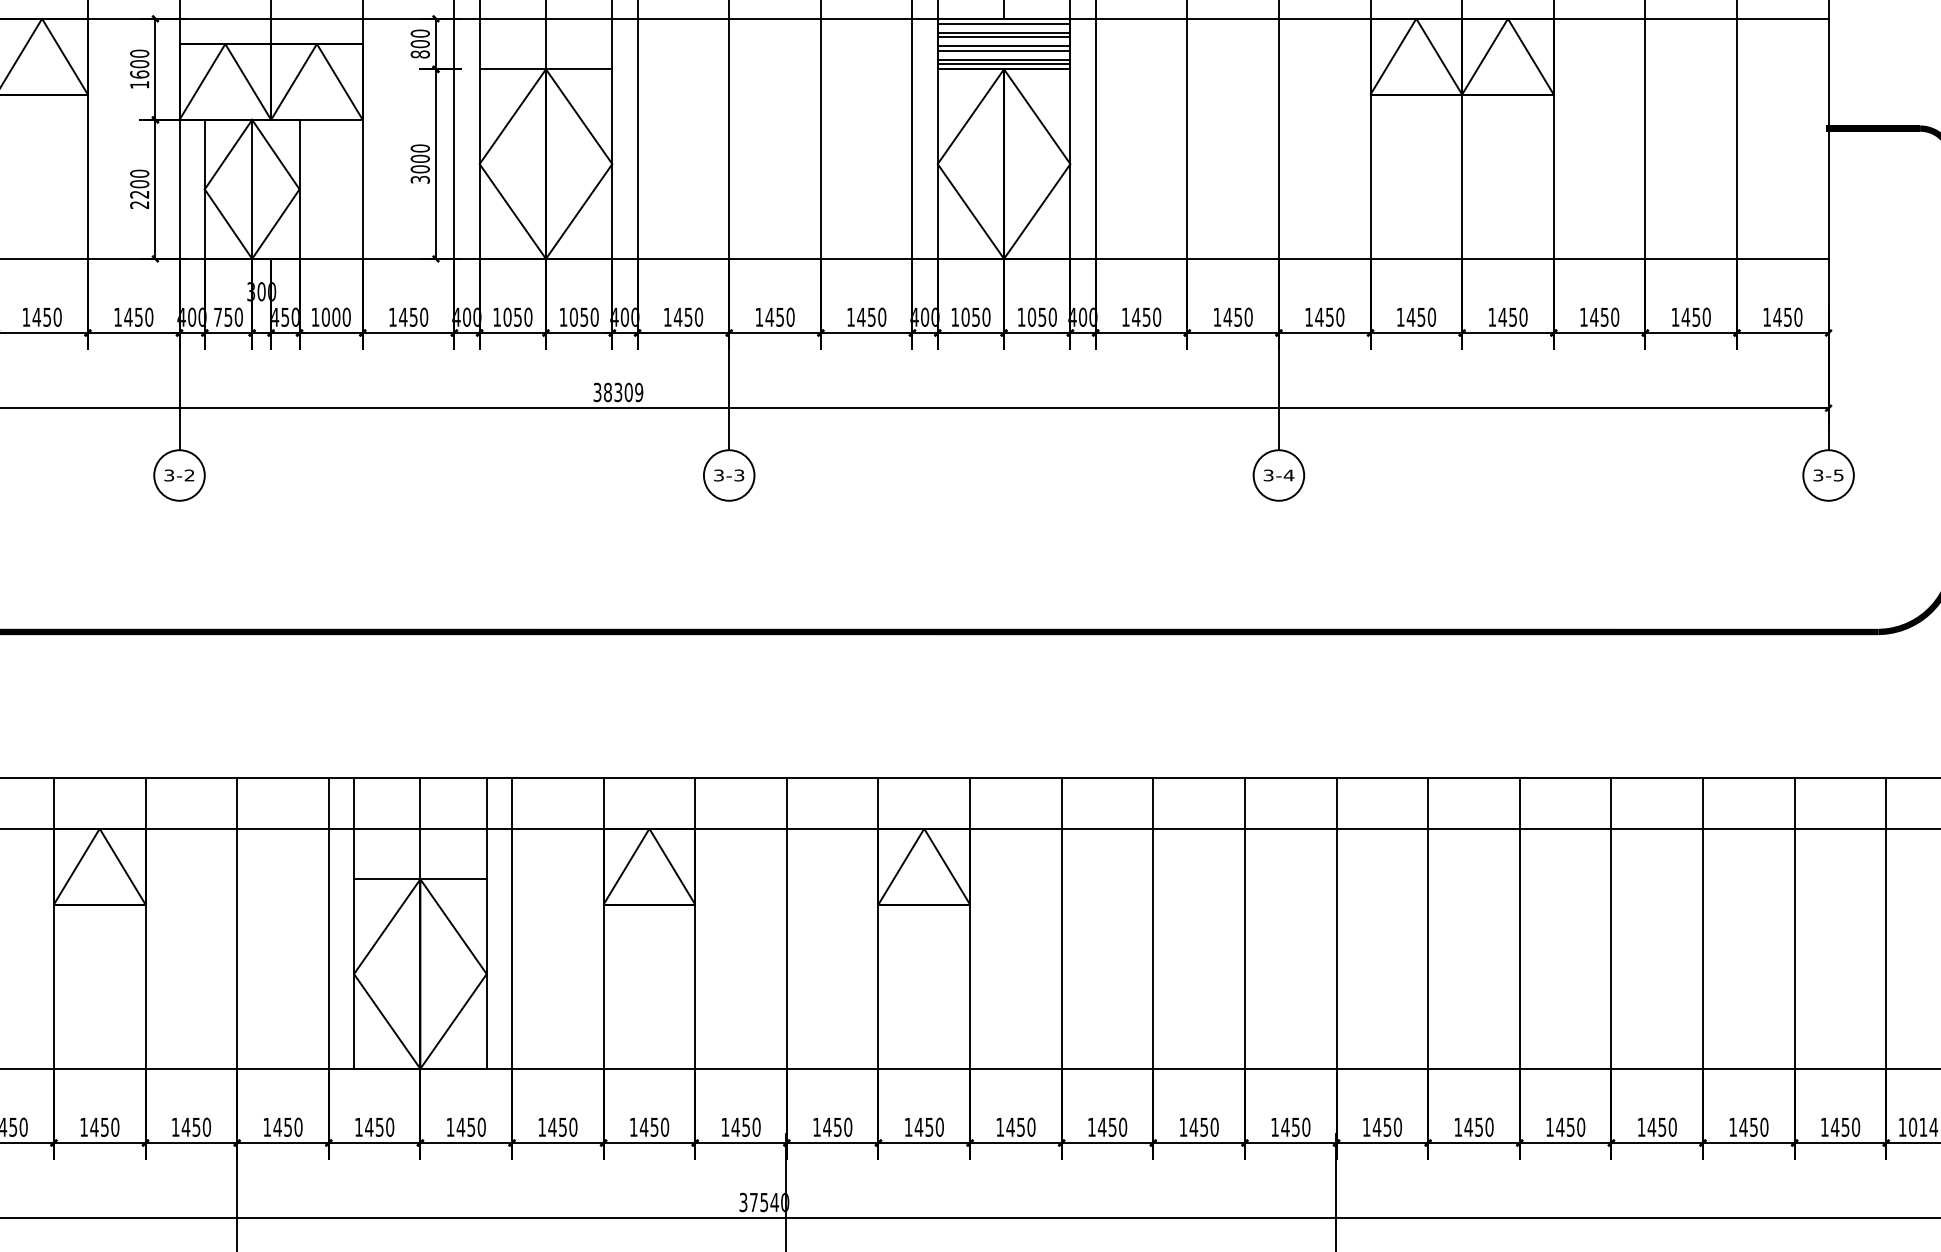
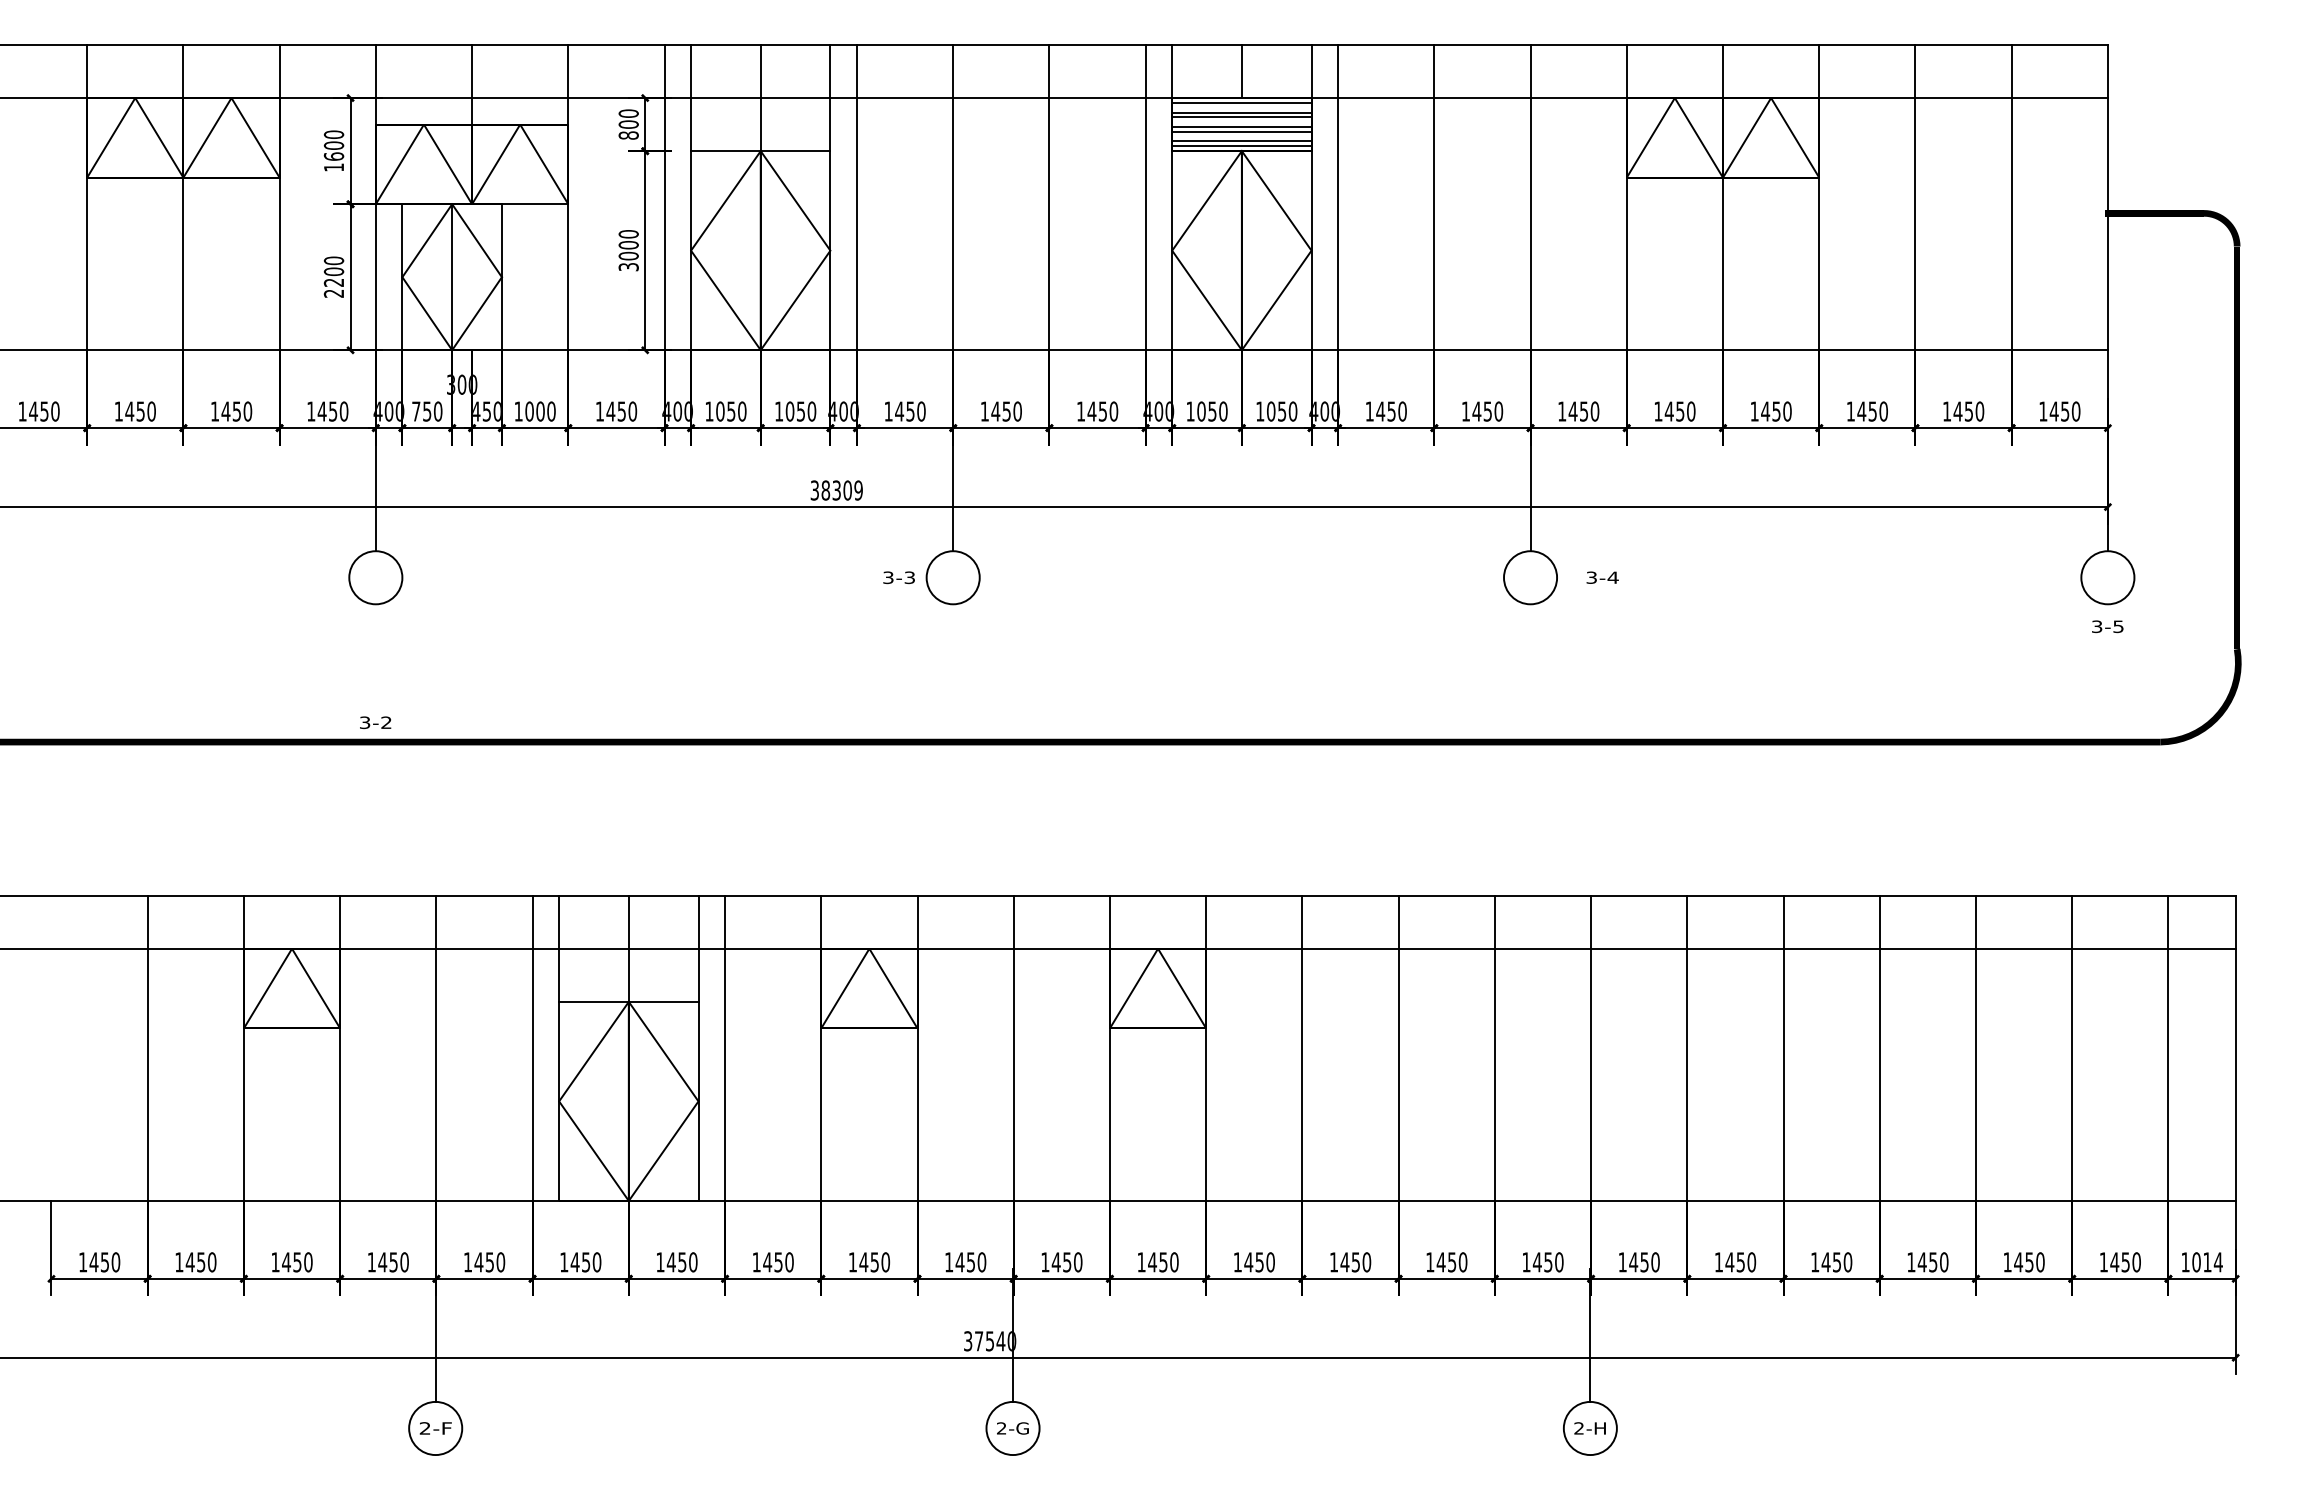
text: (179, 475) -> (375, 722), moved
text: (728, 475) -> (898, 577), moved
text: (1278, 475) -> (1602, 577), moved
text: (1828, 475) -> (2107, 626), moved

